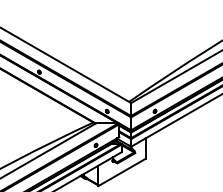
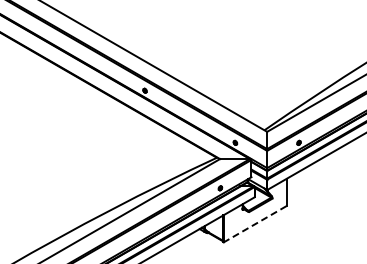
line: (121, 172) -> (254, 224), solid -> dashed

